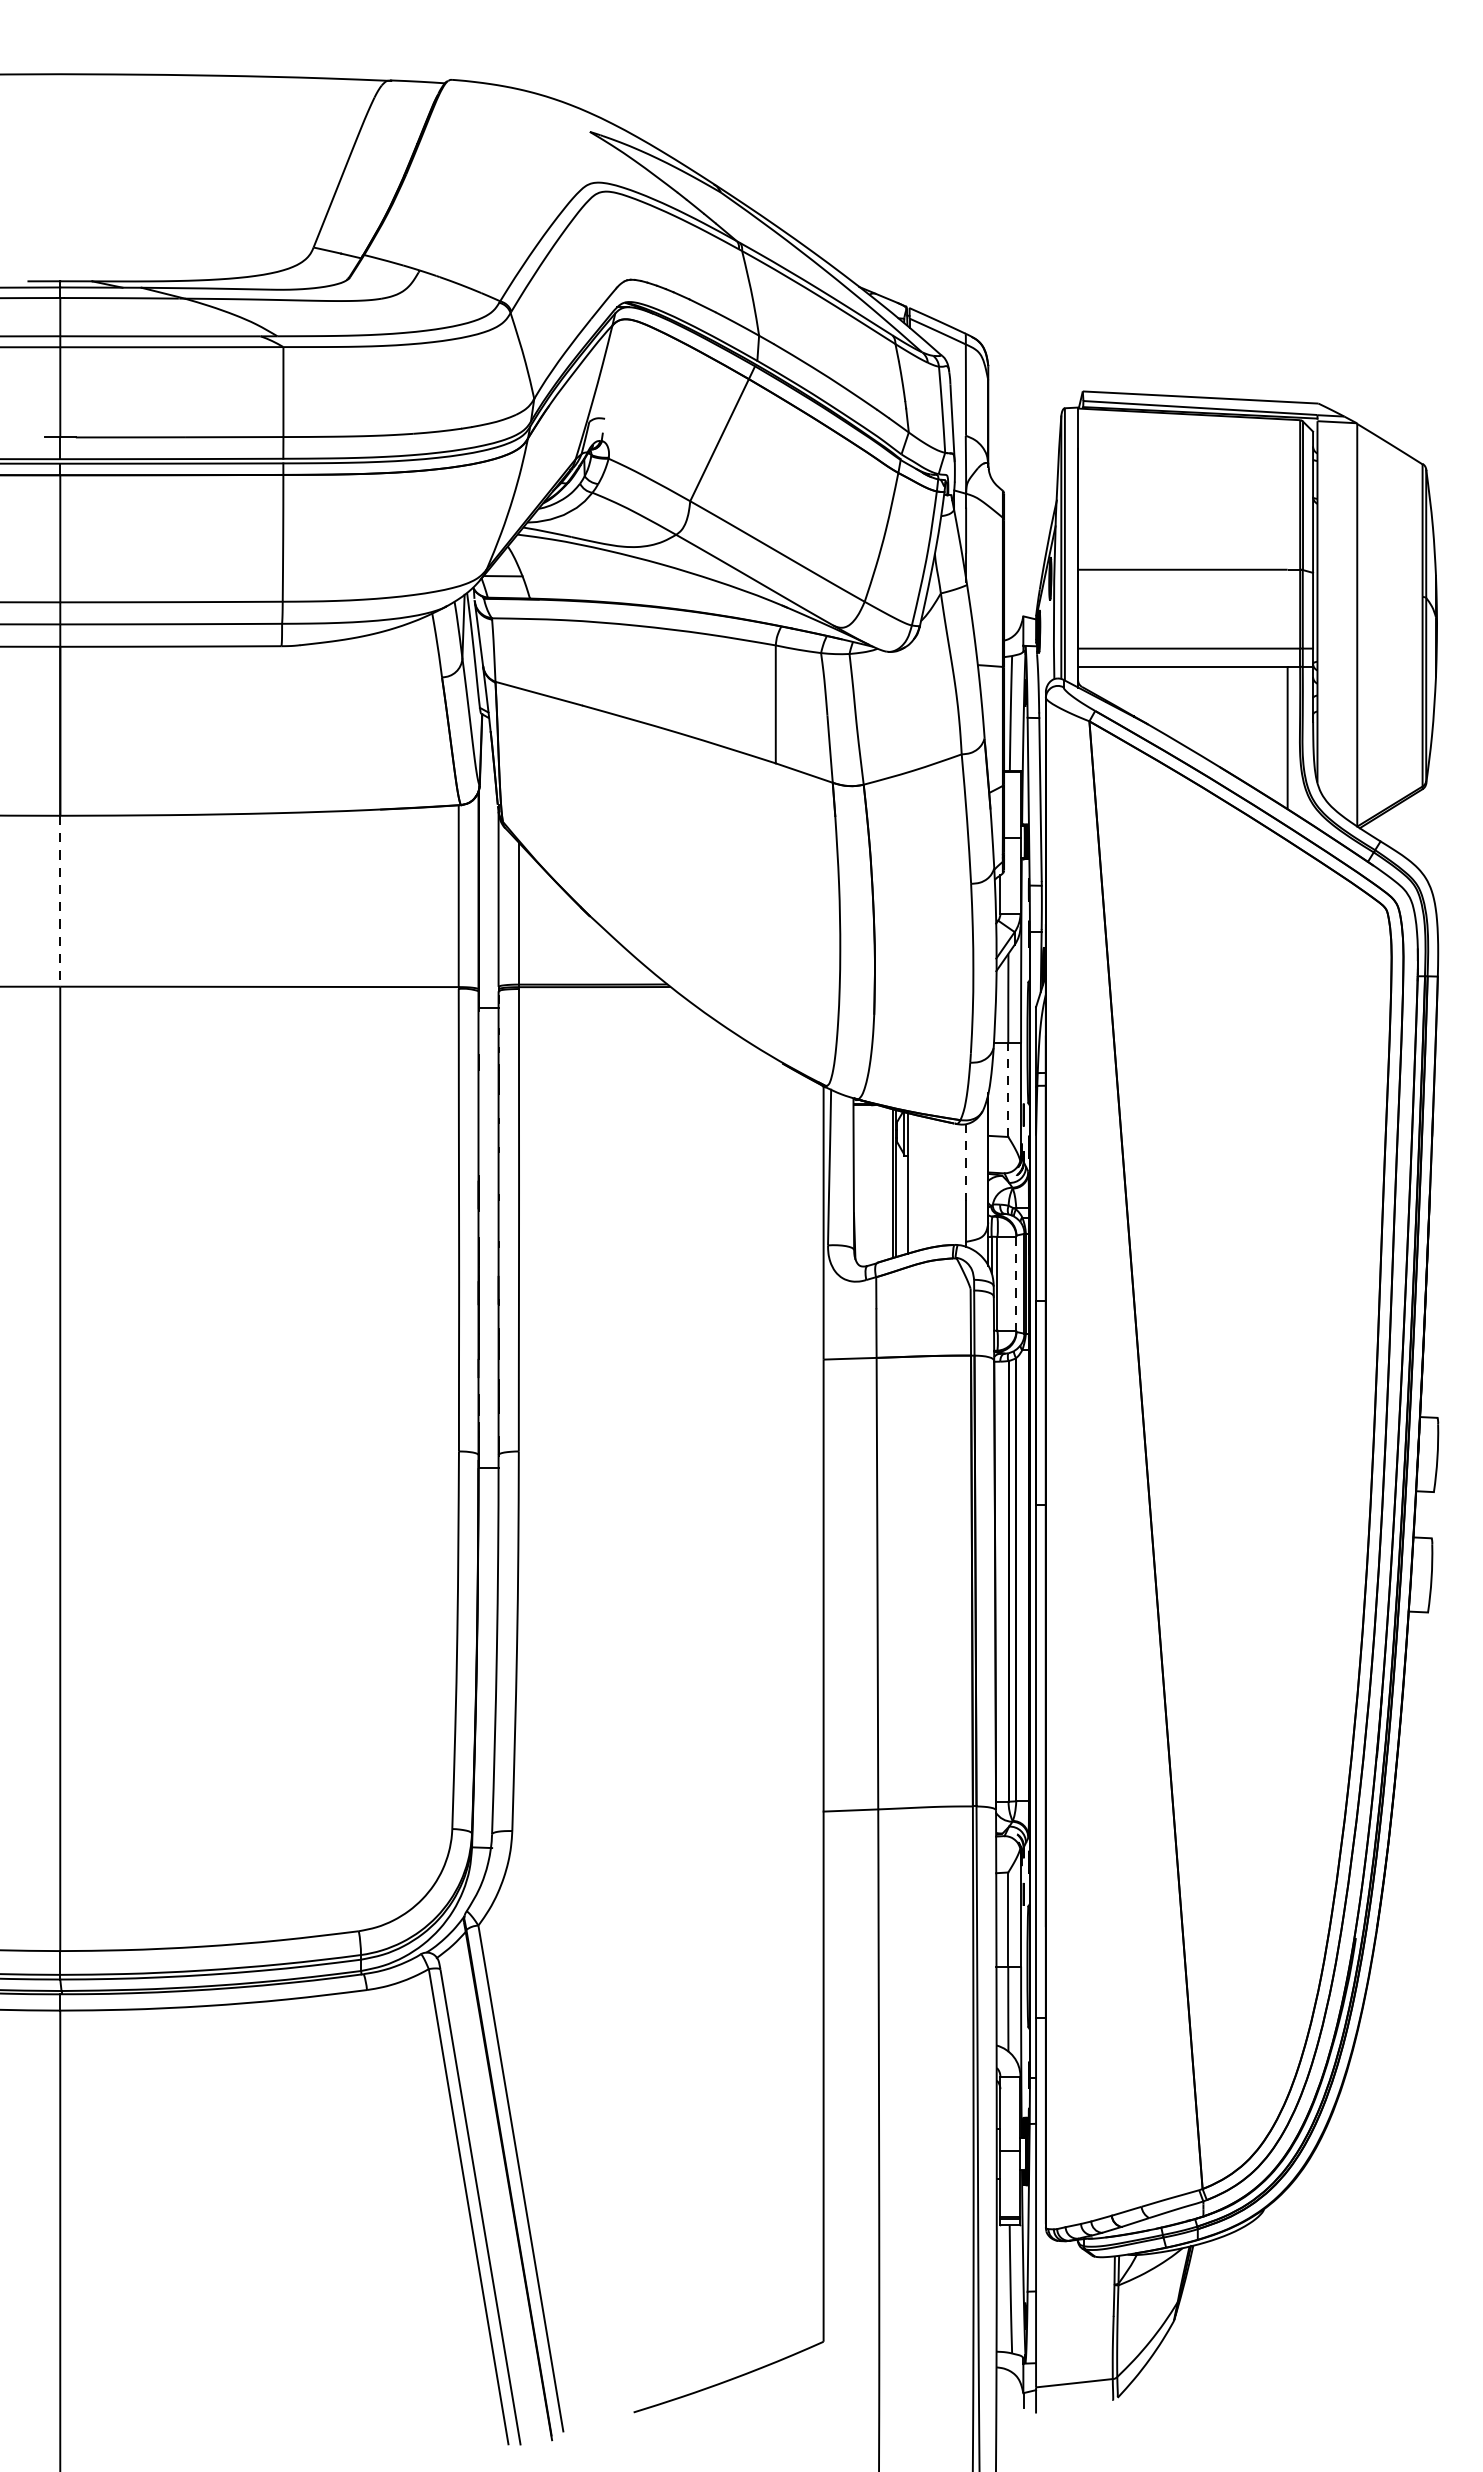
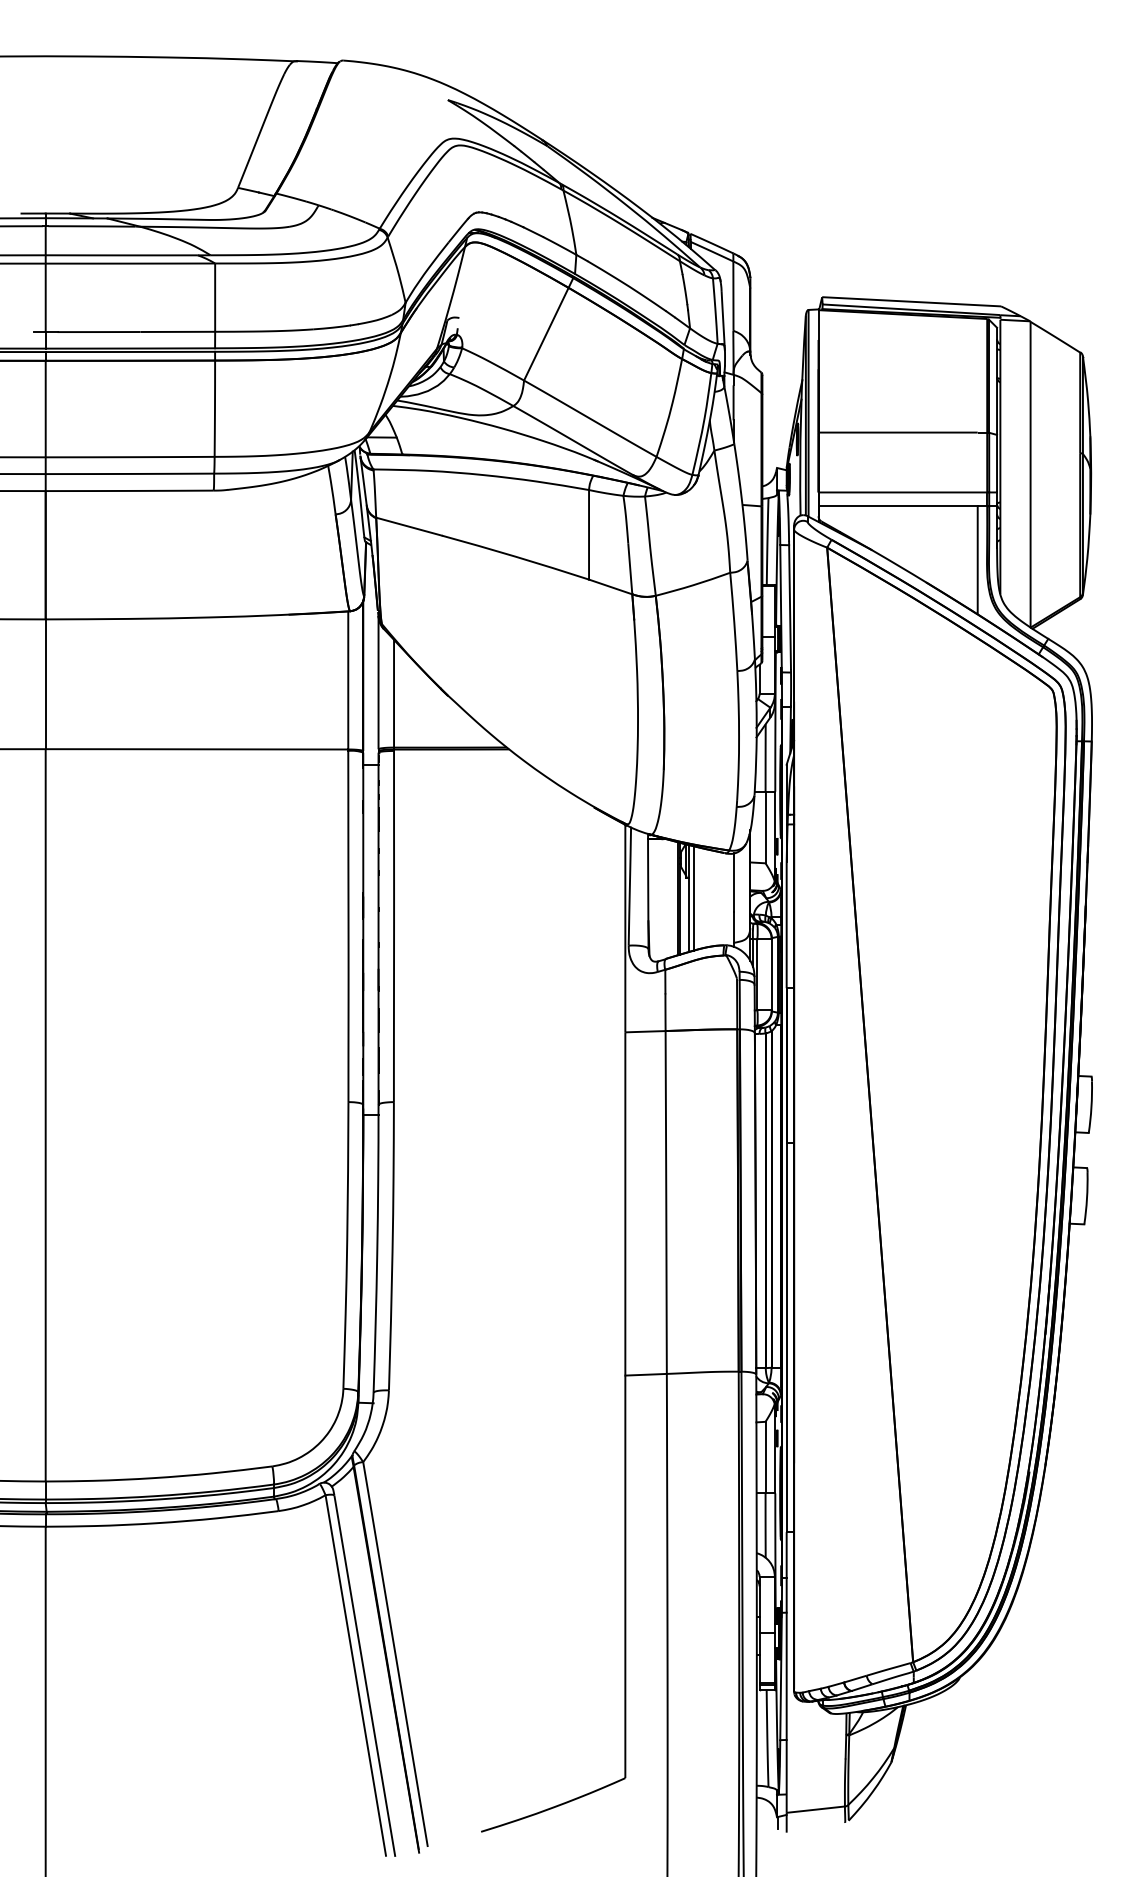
line: (60, 901) -> (45, 684), dashed -> solid
line: (1008, 1089) -> (765, 827), dashed -> solid
line: (966, 1163) -> (733, 883), dashed -> solid
line: (913, 1183) -> (693, 898), added
line: (1016, 1283) -> (771, 974), dashed -> solid

